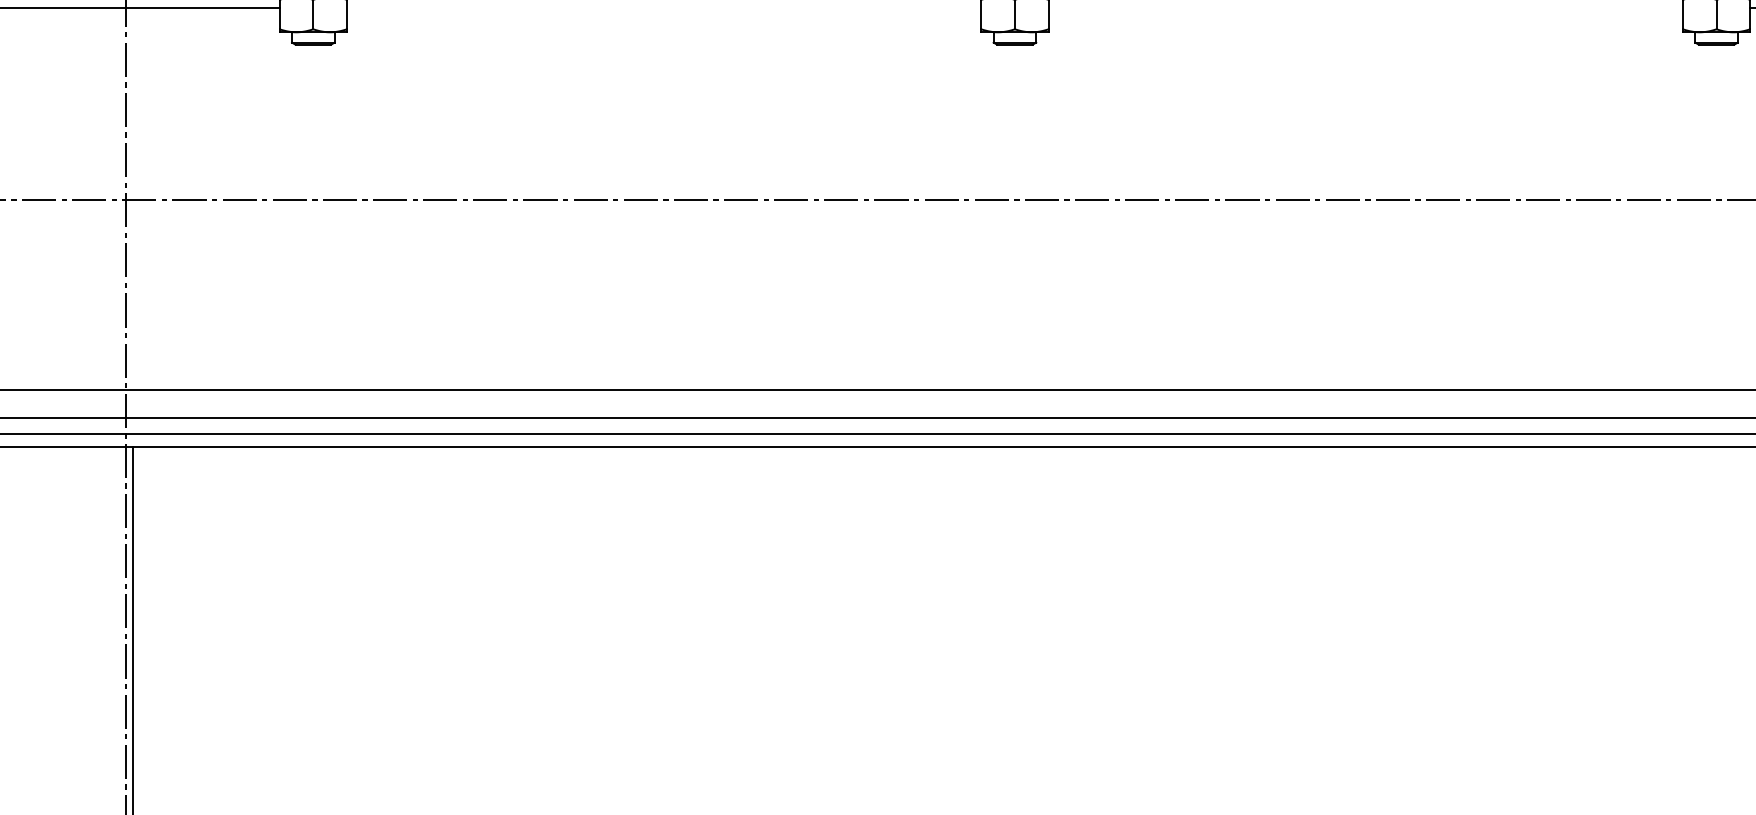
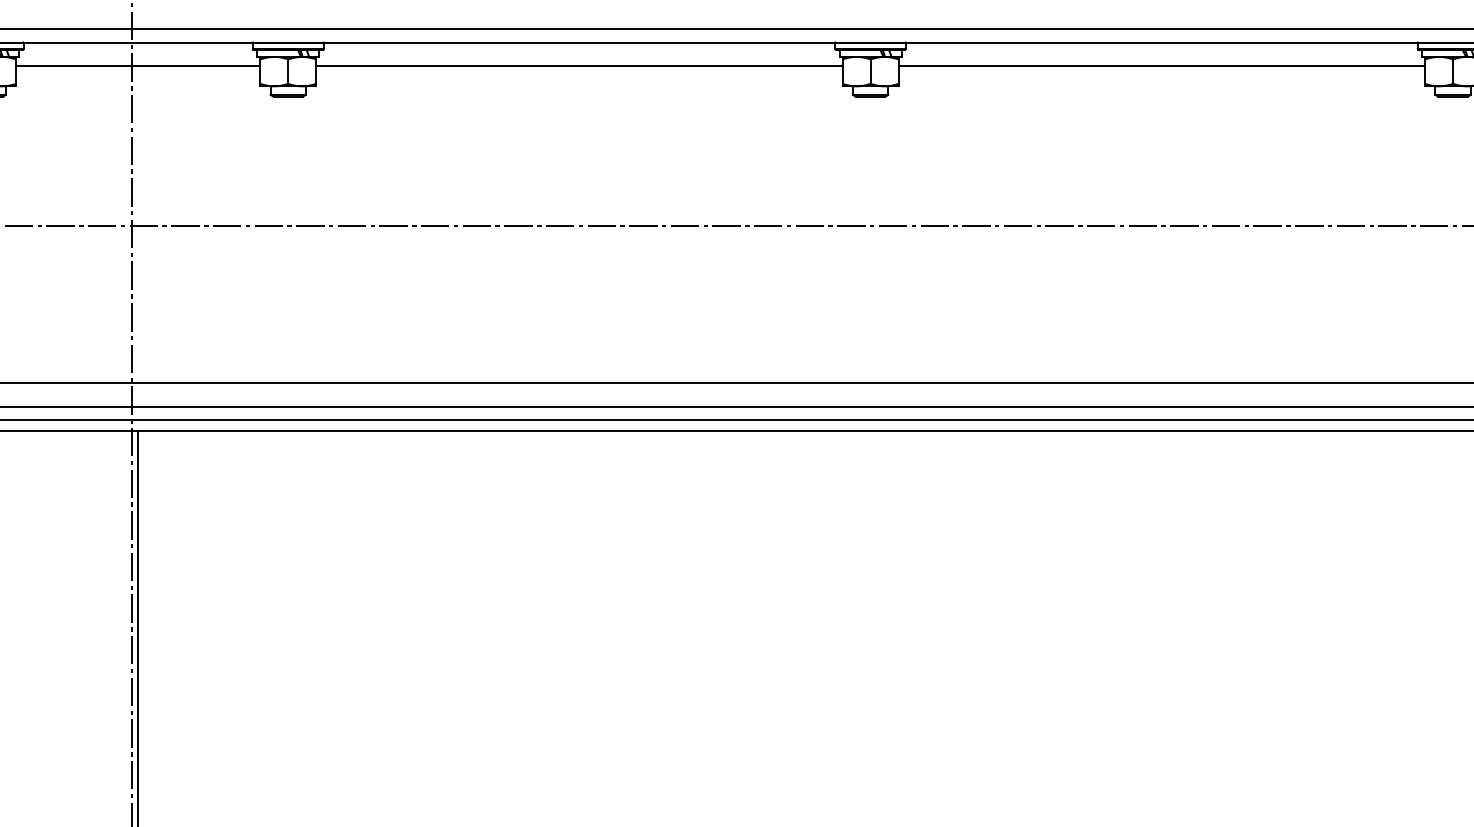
line: (664, 8) -> (579, 66), added
line: (1365, 8) -> (1161, 66), added

